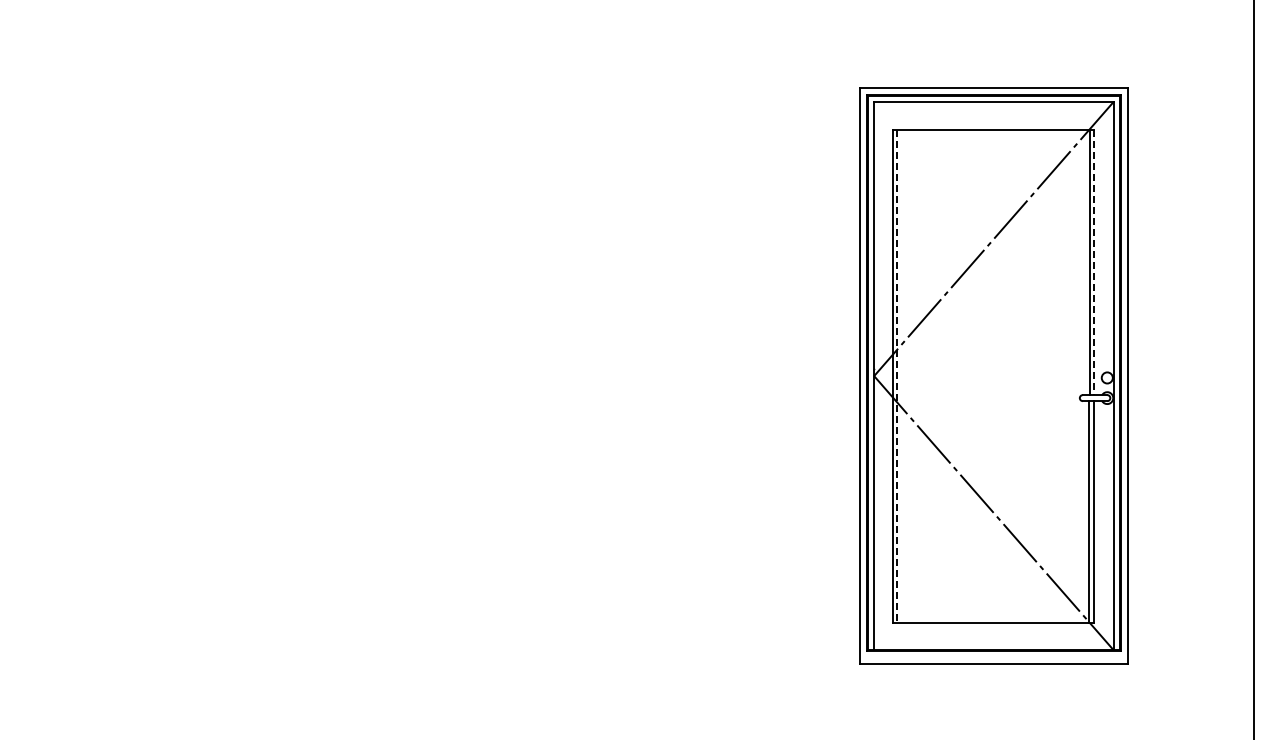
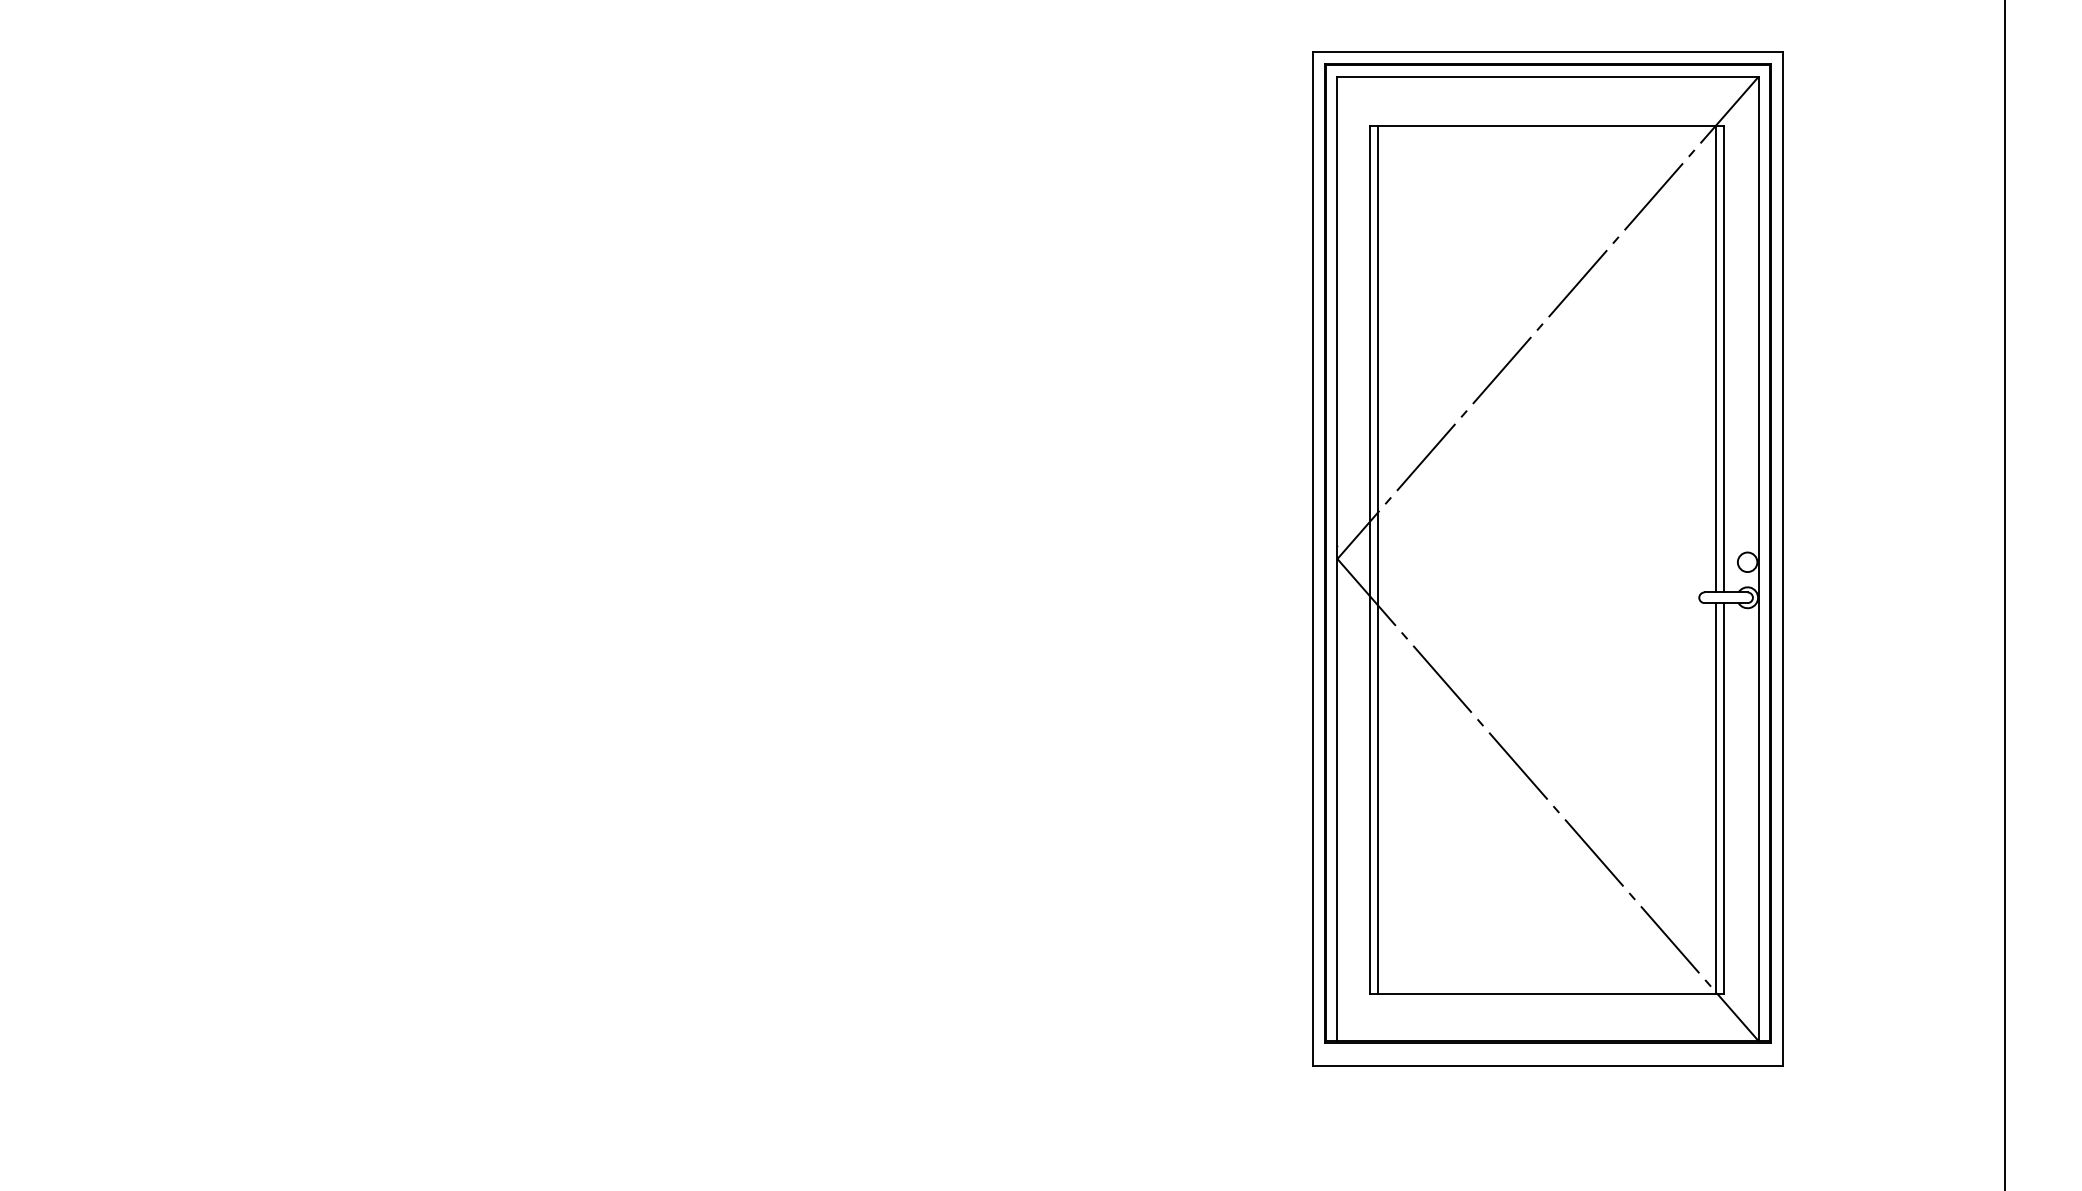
line: (1094, 262) -> (1725, 359), dashed -> solid
line: (897, 376) -> (1378, 559), dashed -> solid

